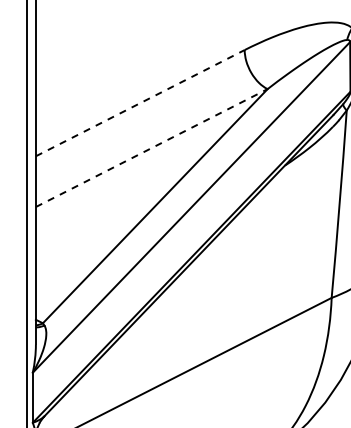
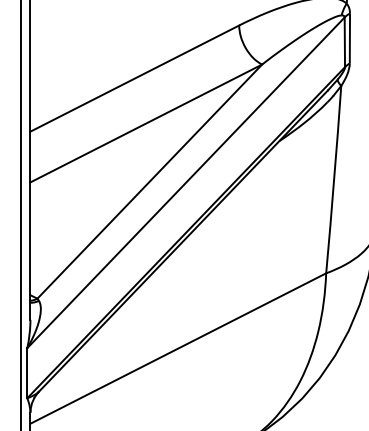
line: (140, 103) -> (135, 78), dashed -> solid
line: (151, 148) -> (146, 123), dashed -> solid

